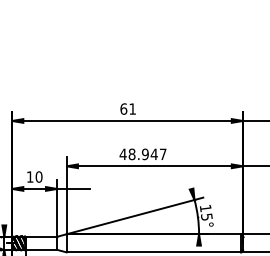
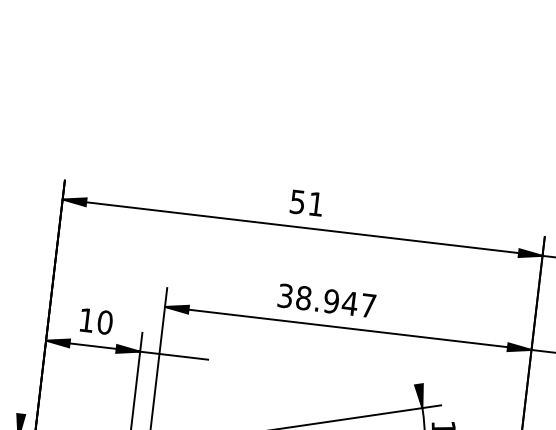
text: (123, 108) -> (297, 200), 61 -> 51
text: (122, 154) -> (283, 296), 48.947 -> 38.947

